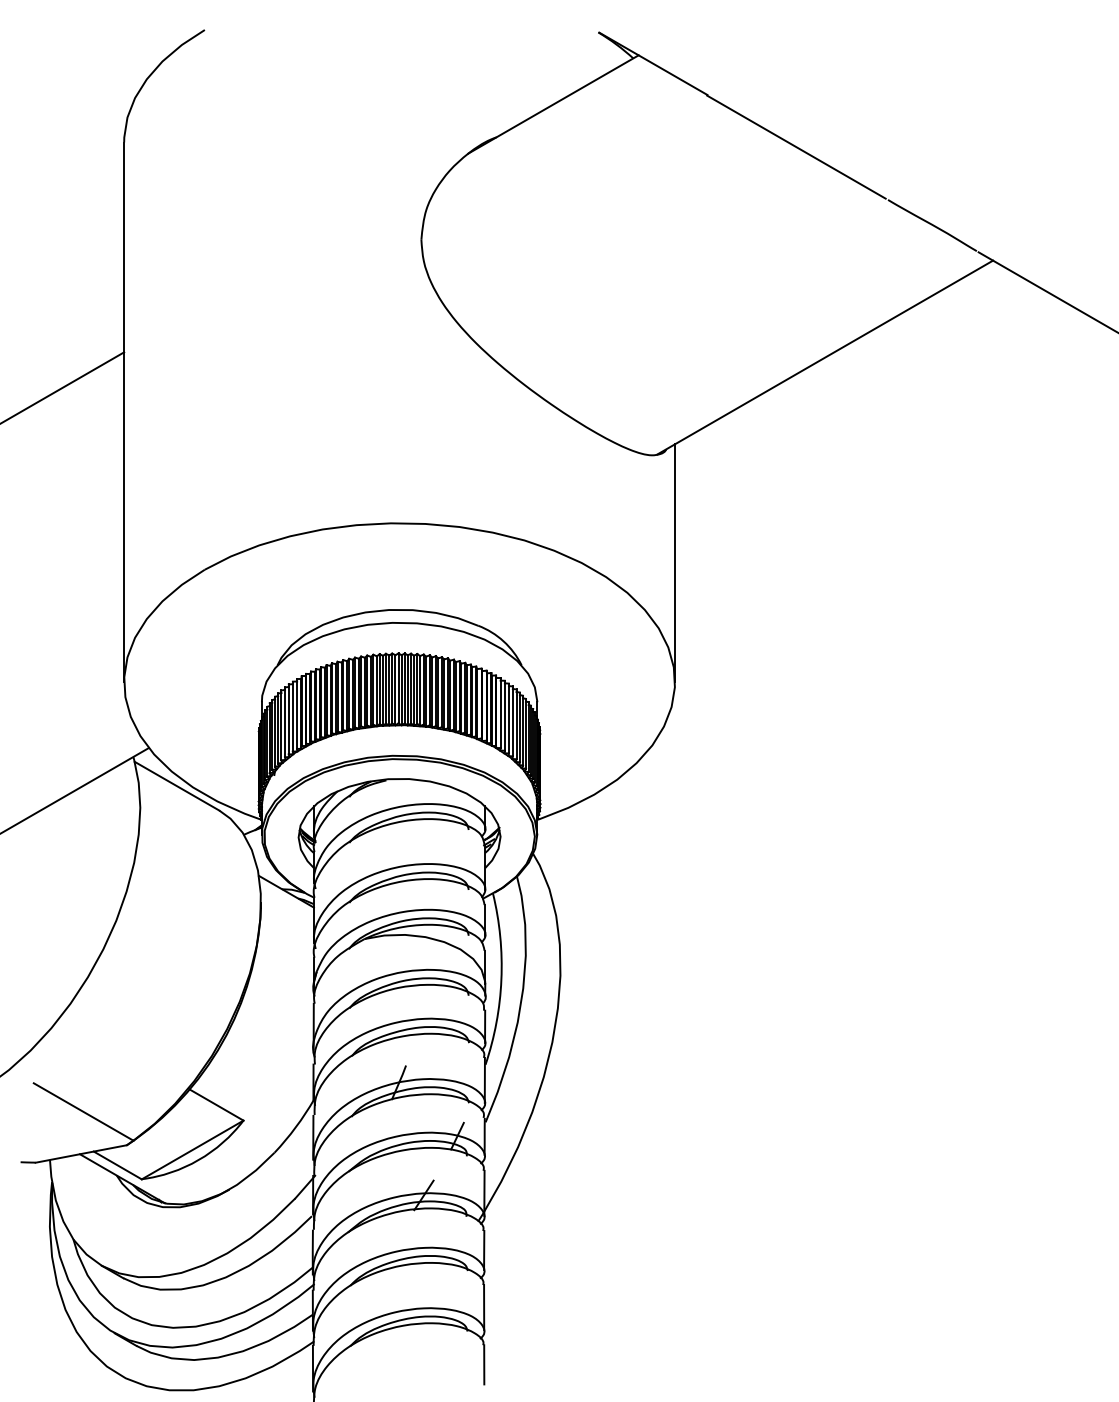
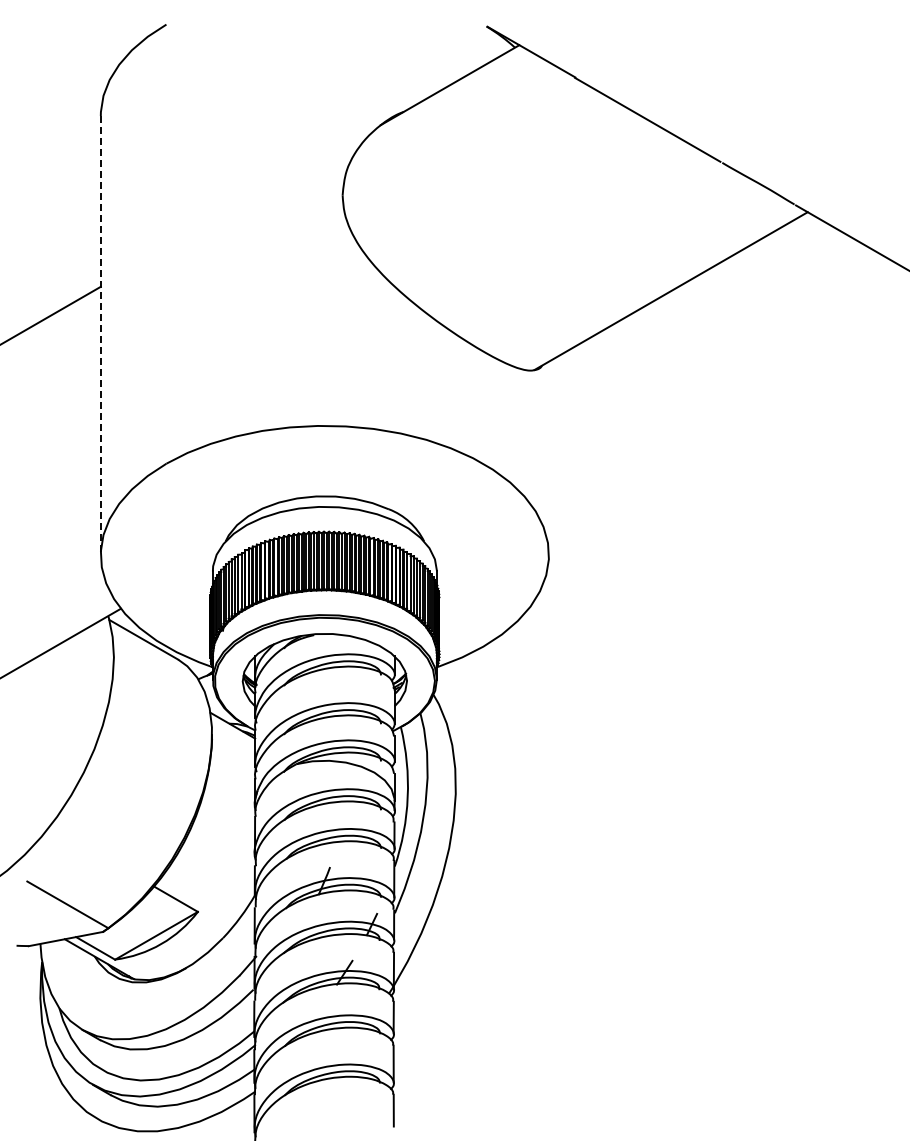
line: (123, 412) -> (100, 335), solid -> dashed
line: (675, 563) -> (549, 458), removed

